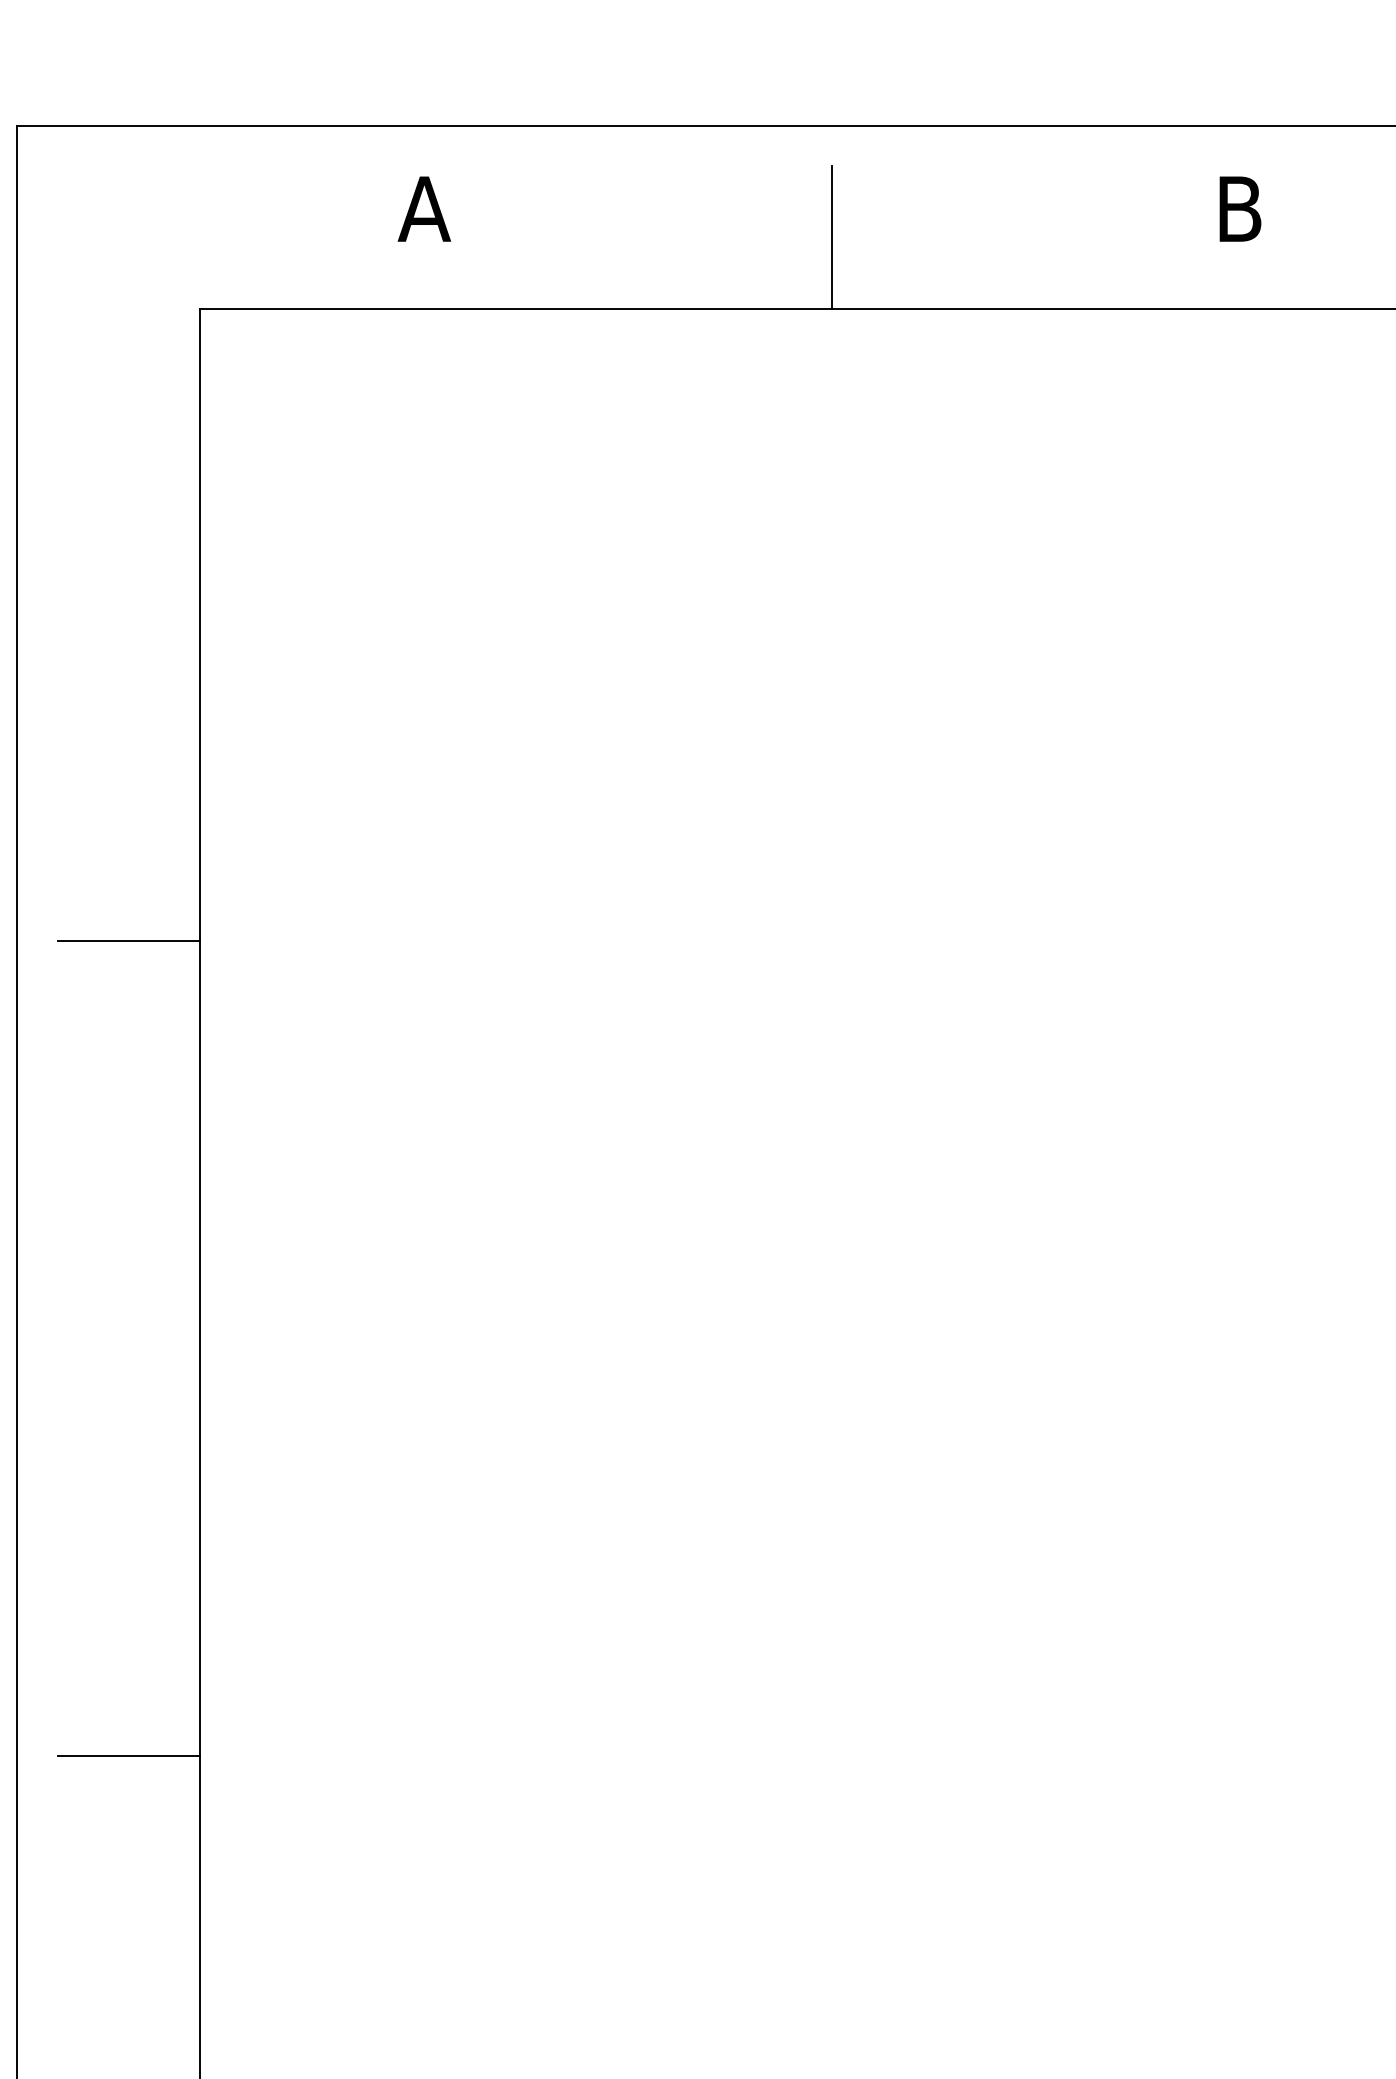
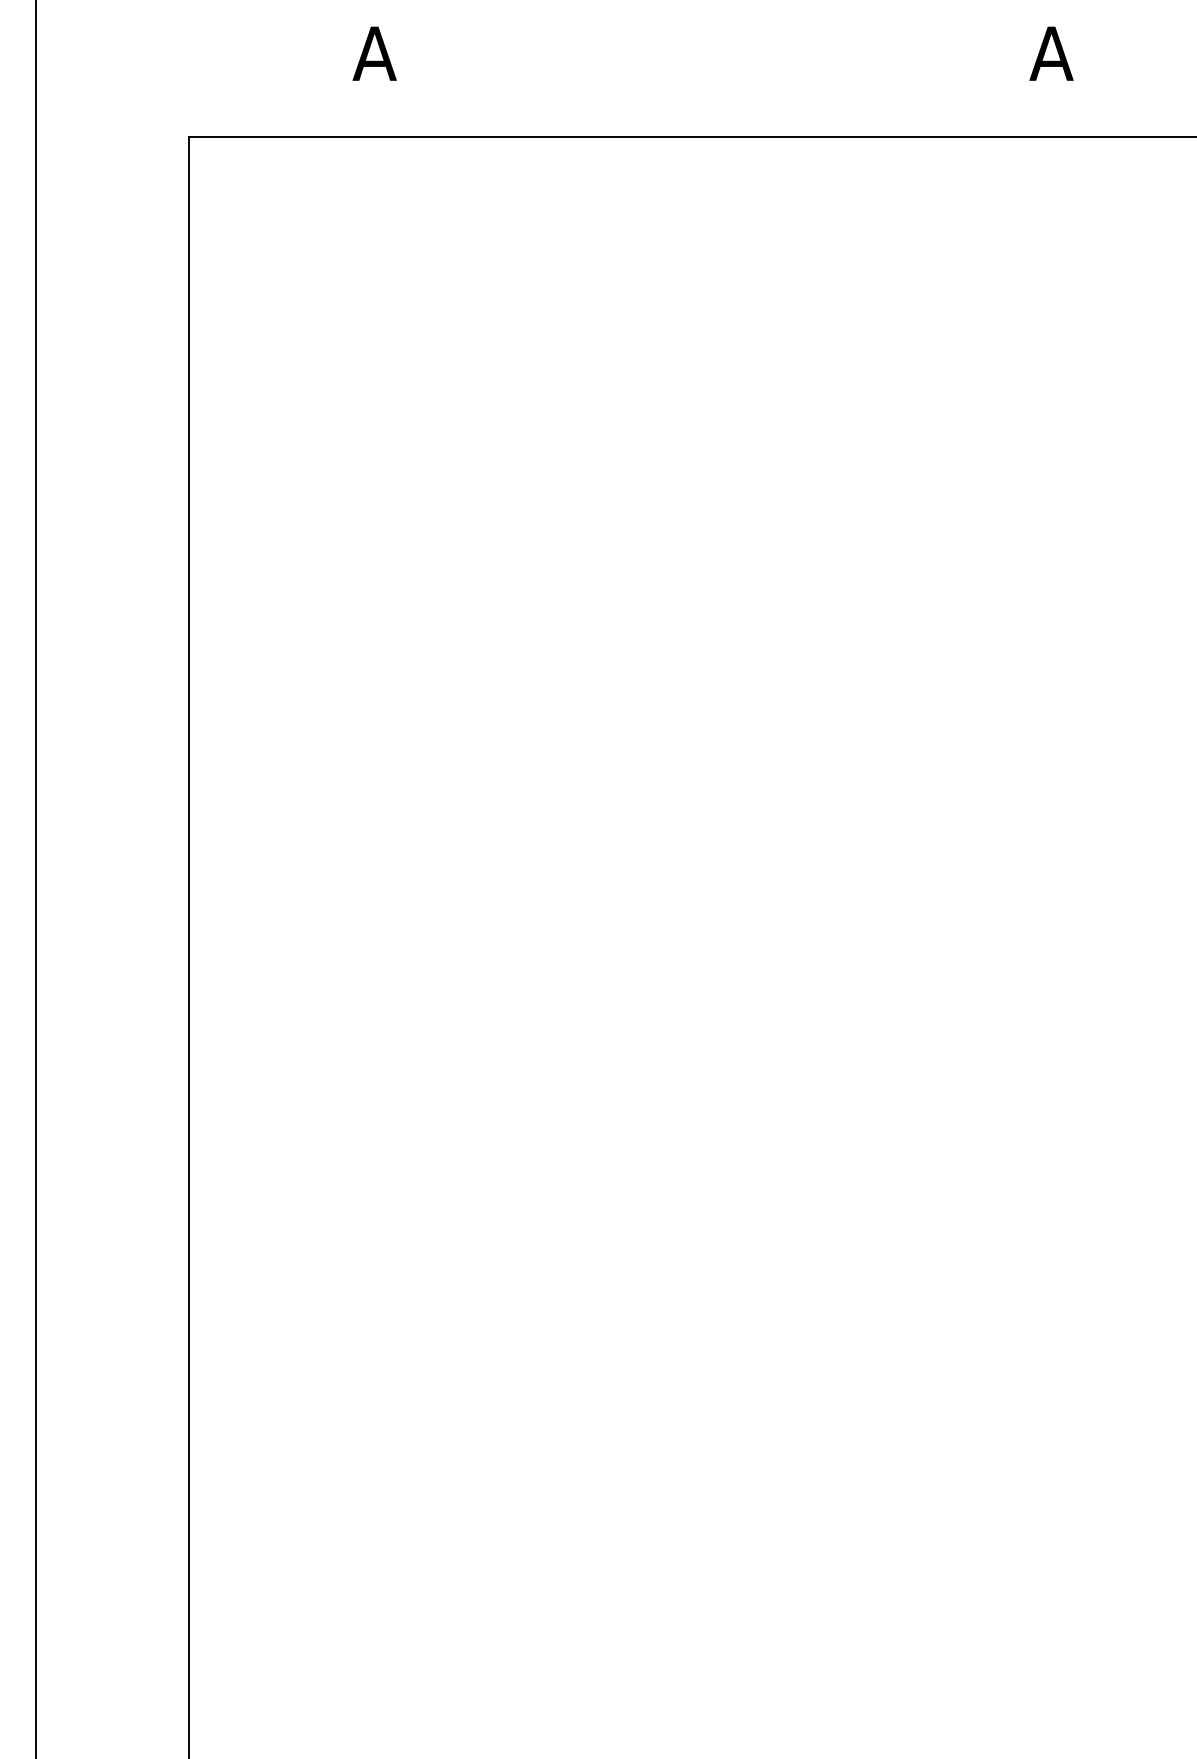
text: (1239, 208) -> (1051, 53), B -> A
line: (832, 237) -> (713, 77), removed
line: (129, 941) -> (129, 661), removed
line: (129, 1756) -> (129, 1338), removed

